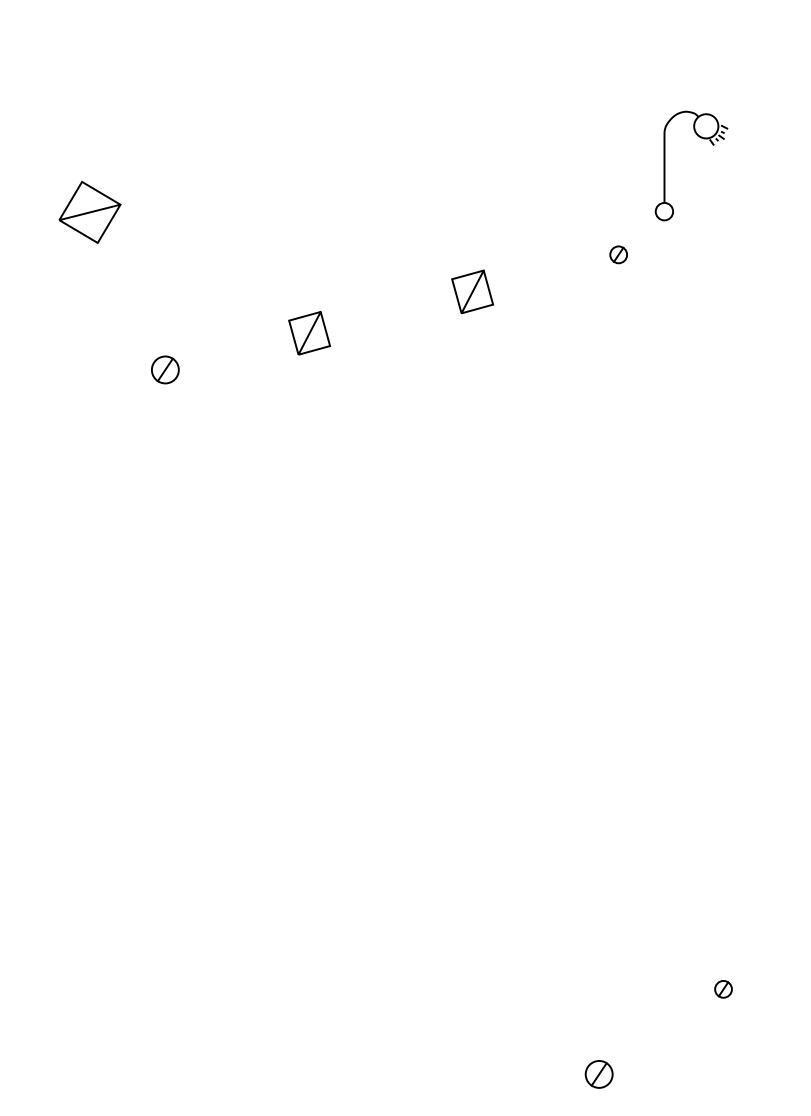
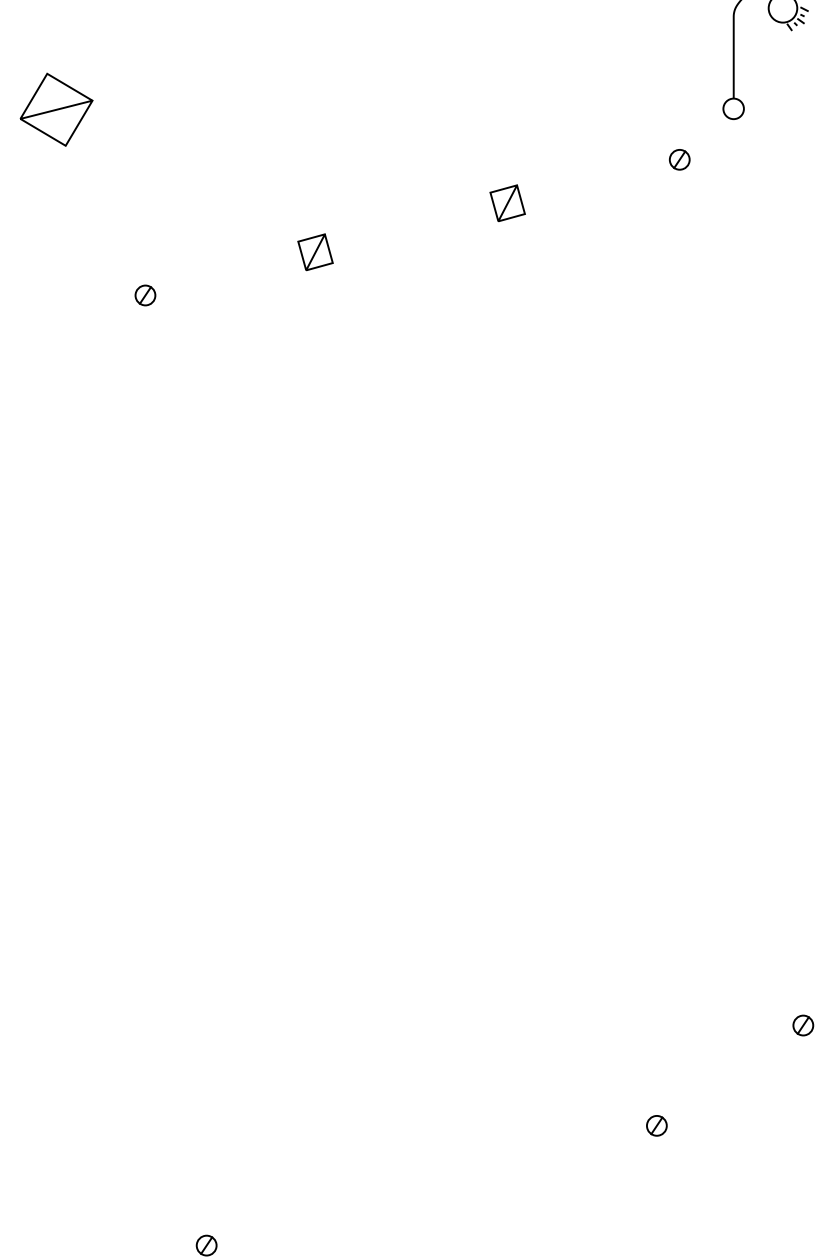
part: (472, 291) -> (507, 202), size x0.71
part: (309, 333) -> (315, 252), size x0.71
part: (165, 369) -> (145, 294), size x0.62
part: (599, 1074) -> (657, 1125), size x0.62

